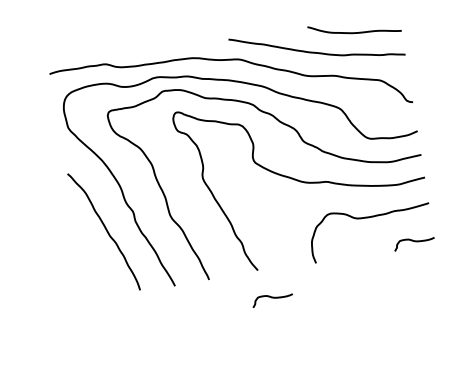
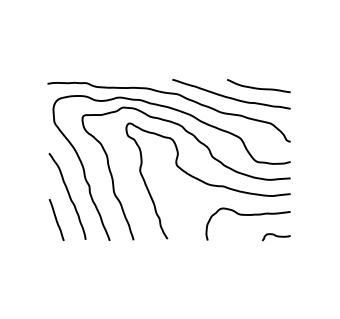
line: (93, 267) -> (56, 219), added
curve: (271, 298) -> (173, 259), removed

